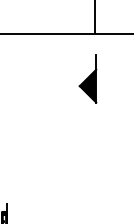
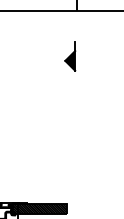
part: (87, 78) -> (69, 56), size x0.6

